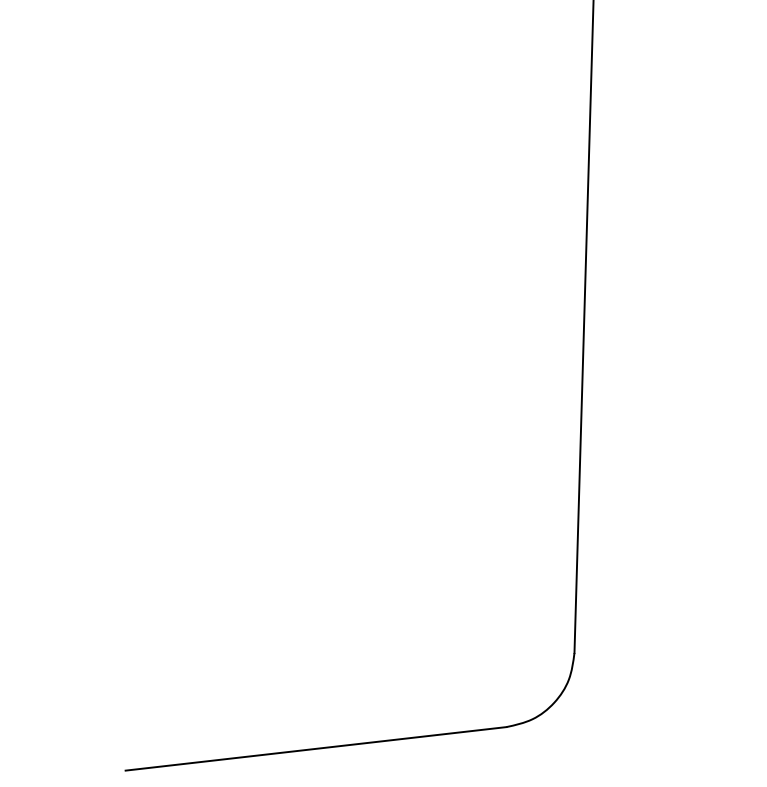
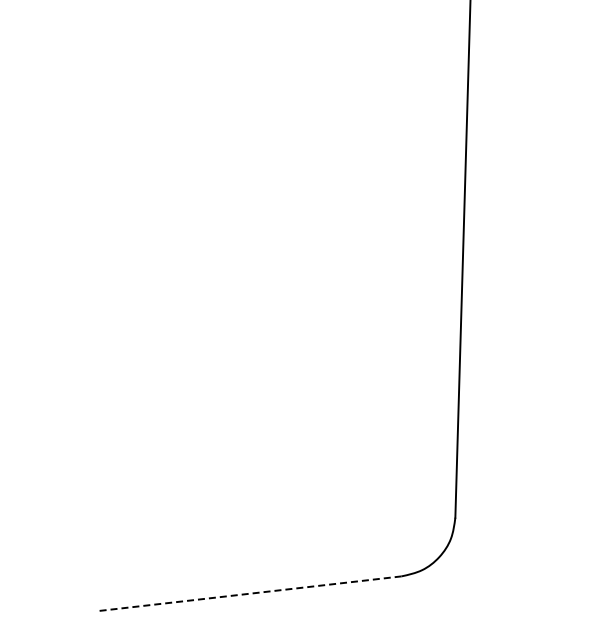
line: (315, 748) -> (250, 593), solid -> dashed

